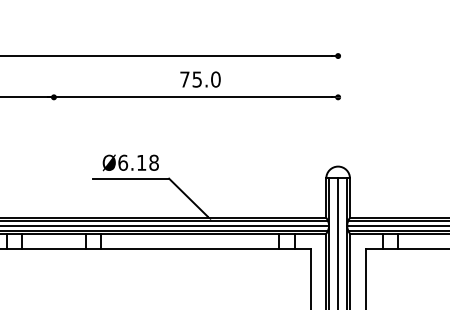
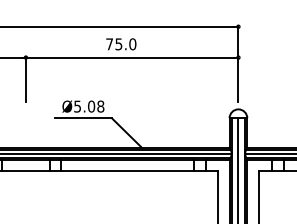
text: (200, 79) -> (121, 44), moved
line: (338, 105) -> (238, 63), added
line: (53, 126) -> (25, 79), added
text: (132, 162) -> (84, 106), Ø6.18 -> Ø5.08

